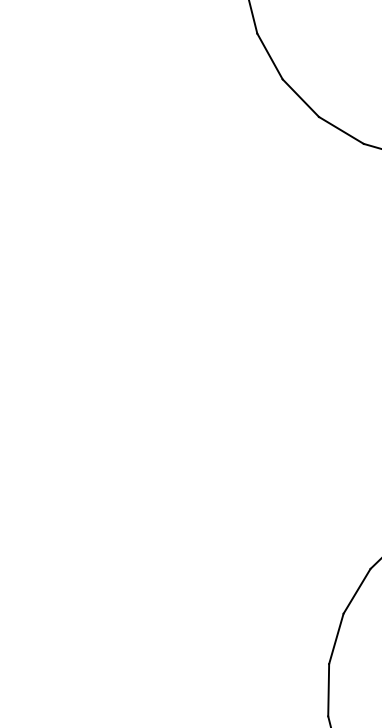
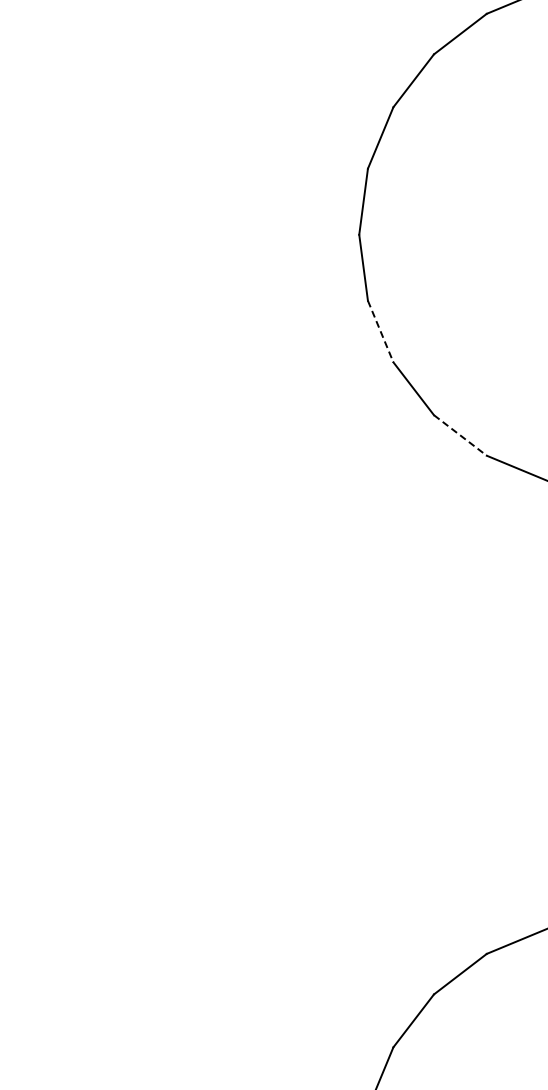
line: (269, 57) -> (380, 332), solid -> dashed
line: (341, 130) -> (460, 435), solid -> dashed

